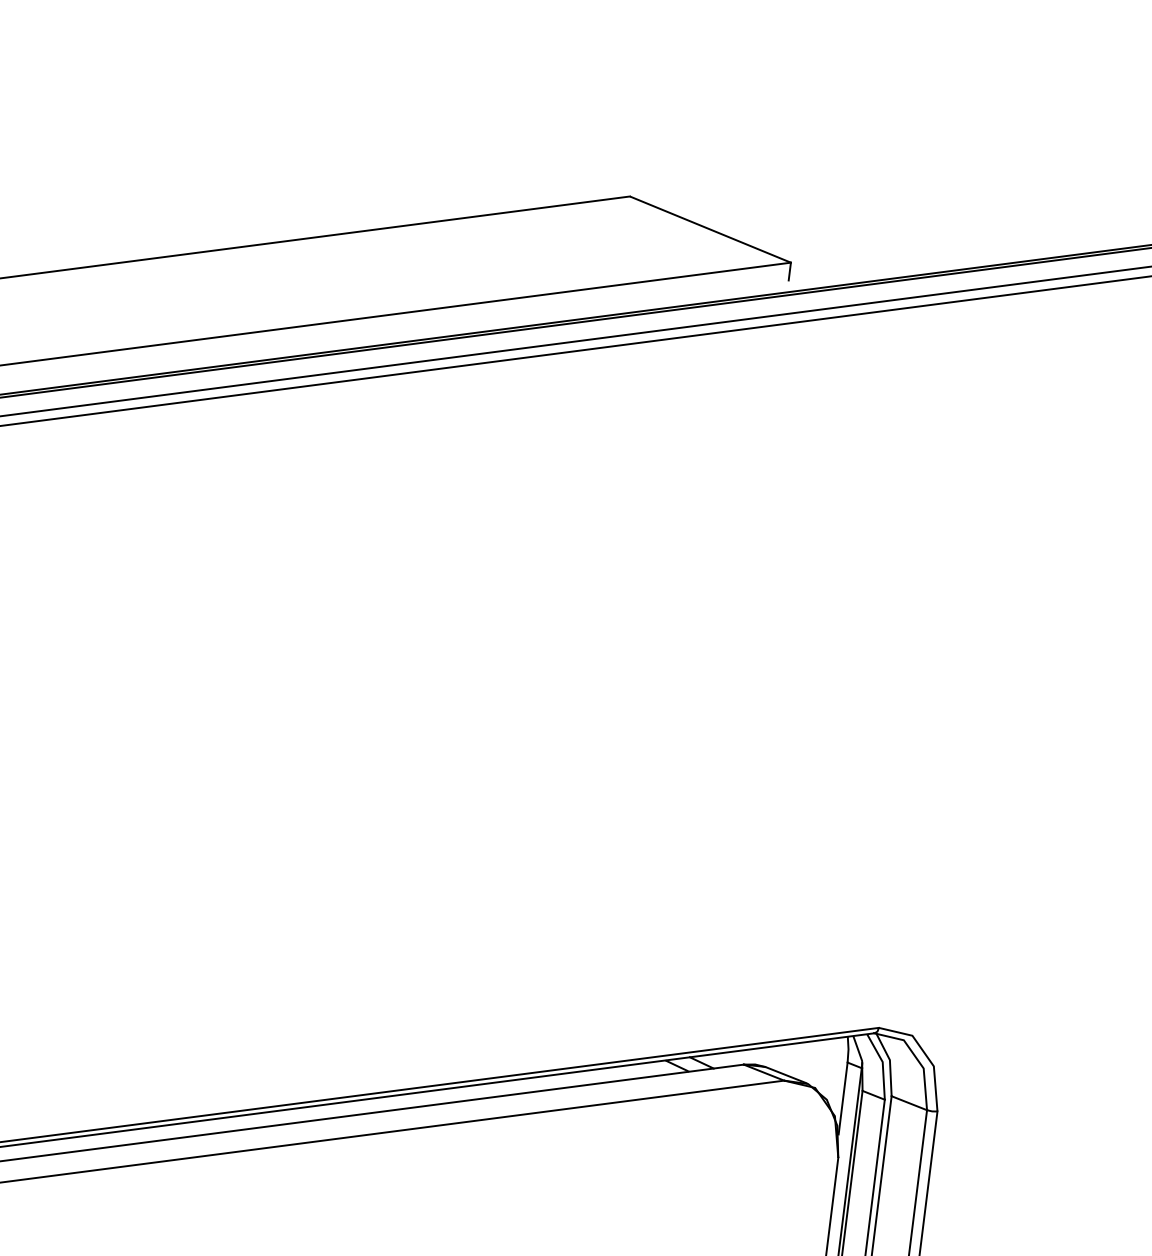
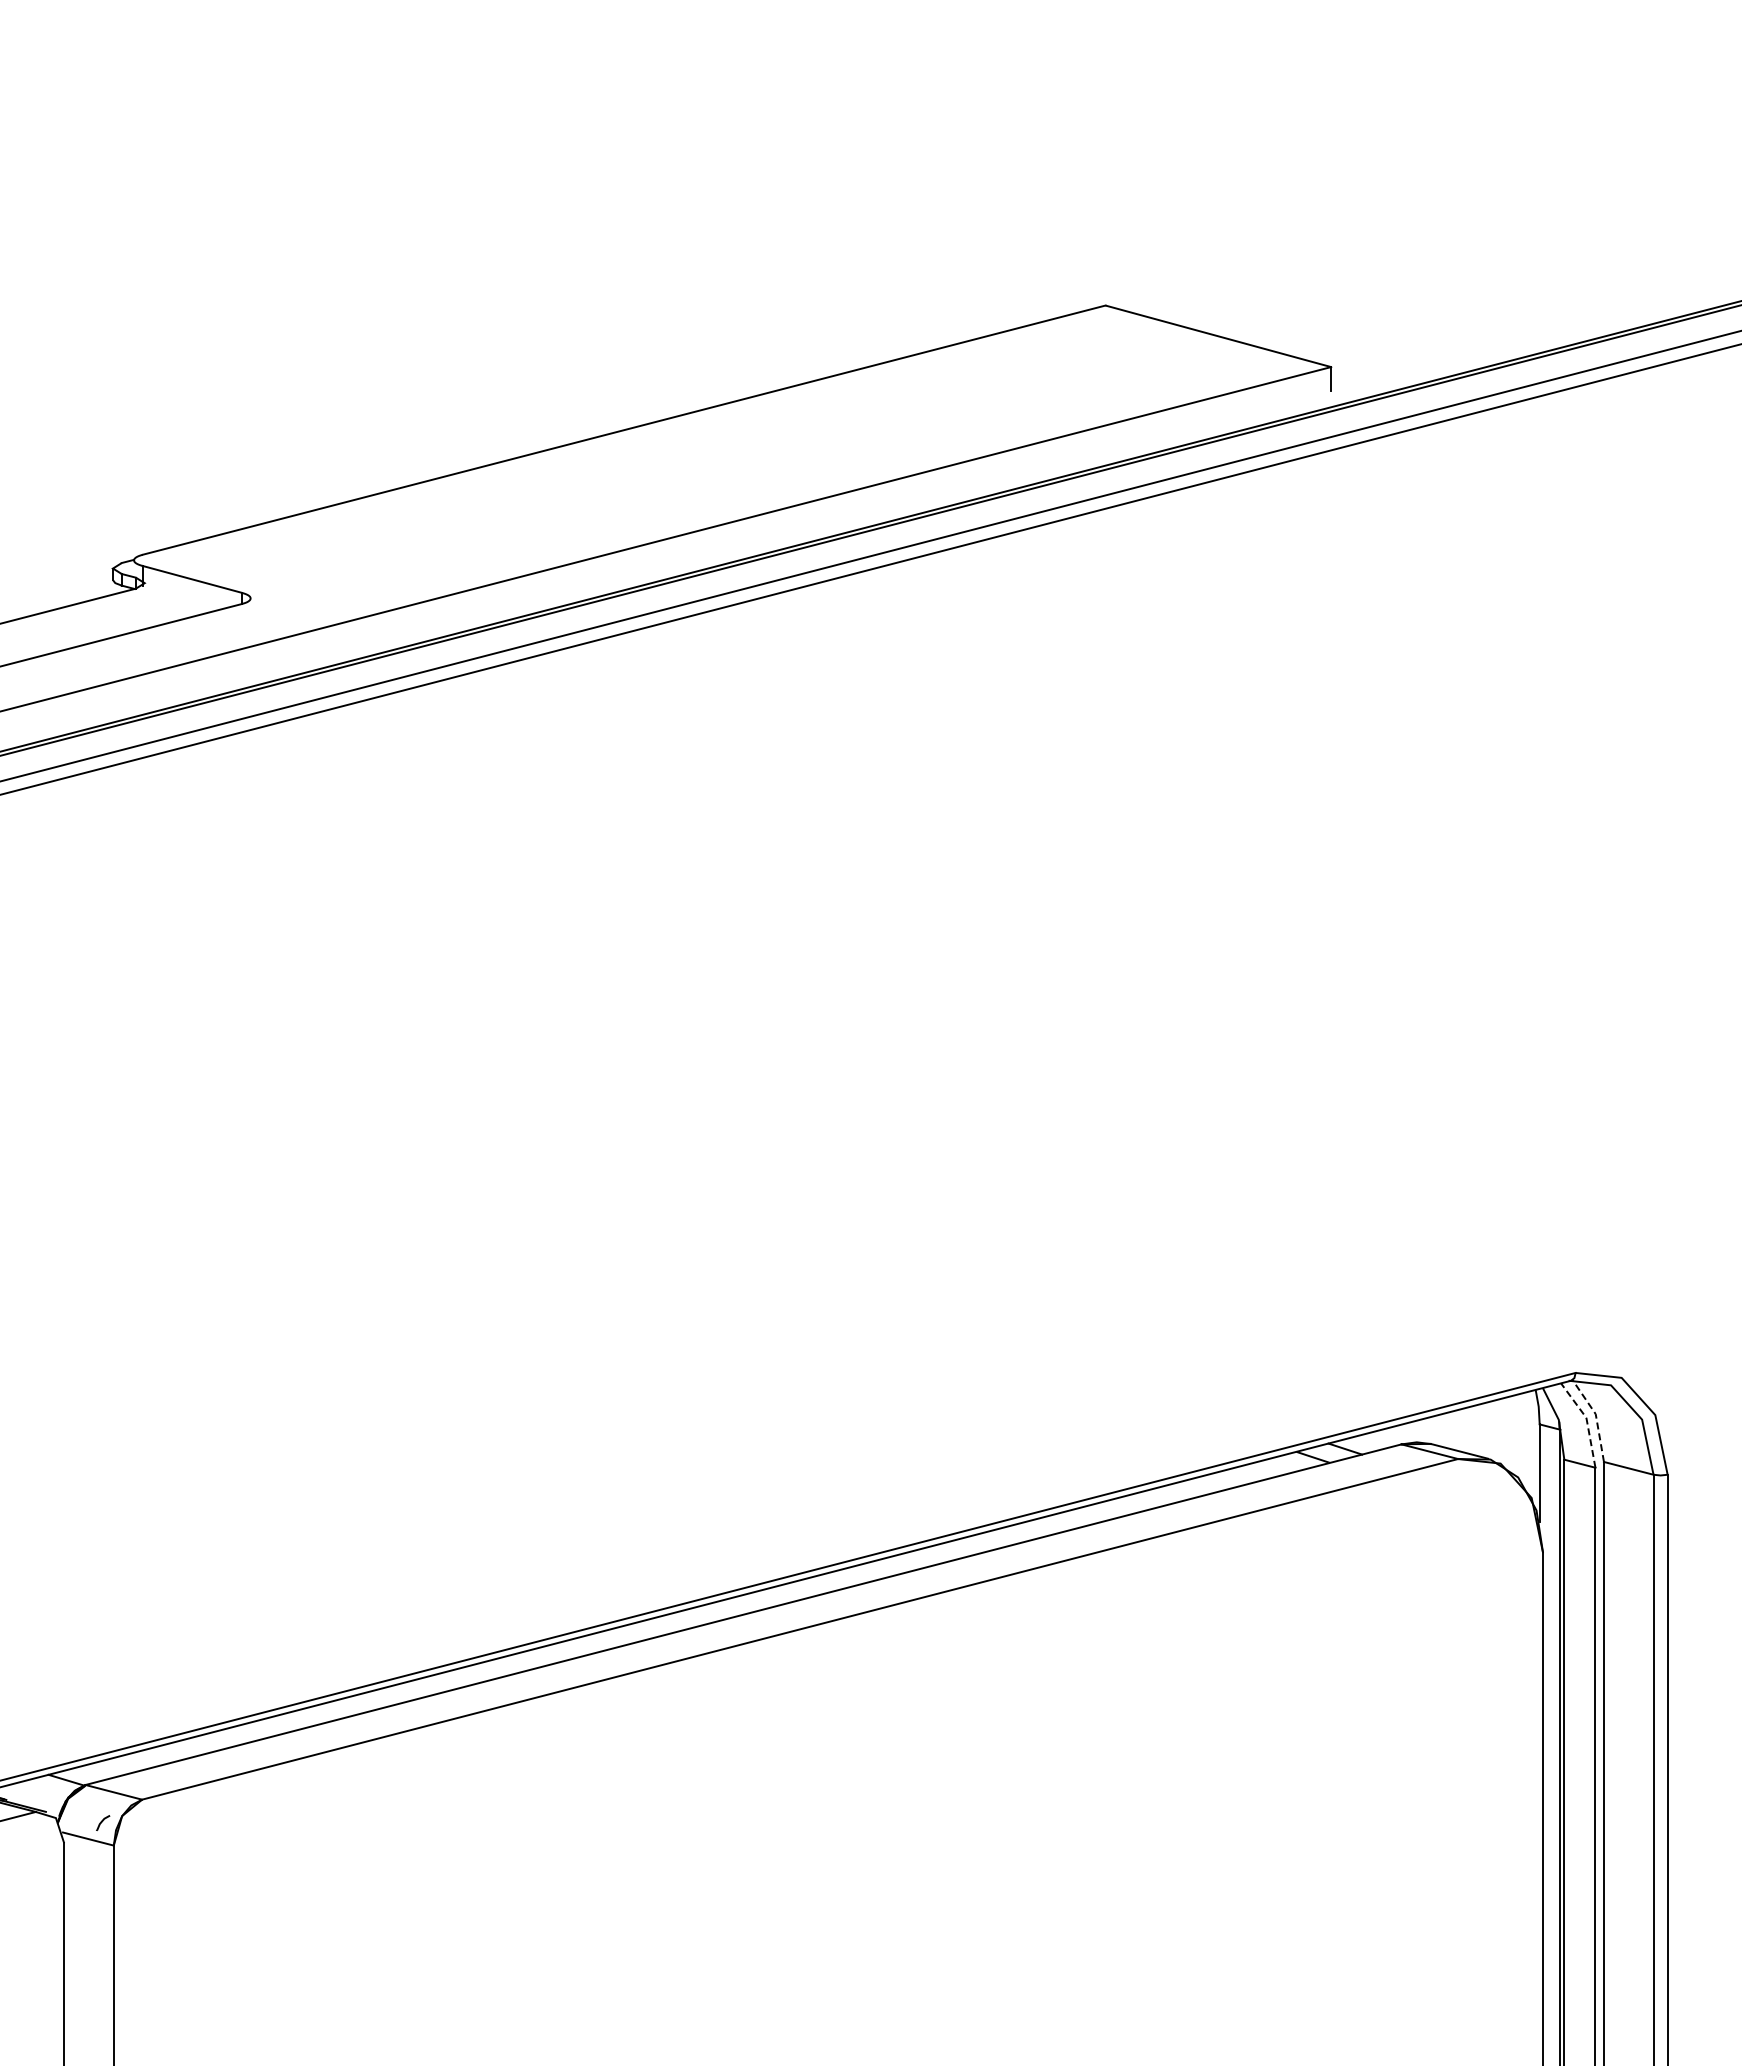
line: (890, 1062) -> (1596, 1417), solid -> dashed
line: (882, 1063) -> (1586, 1420), solid -> dashed

